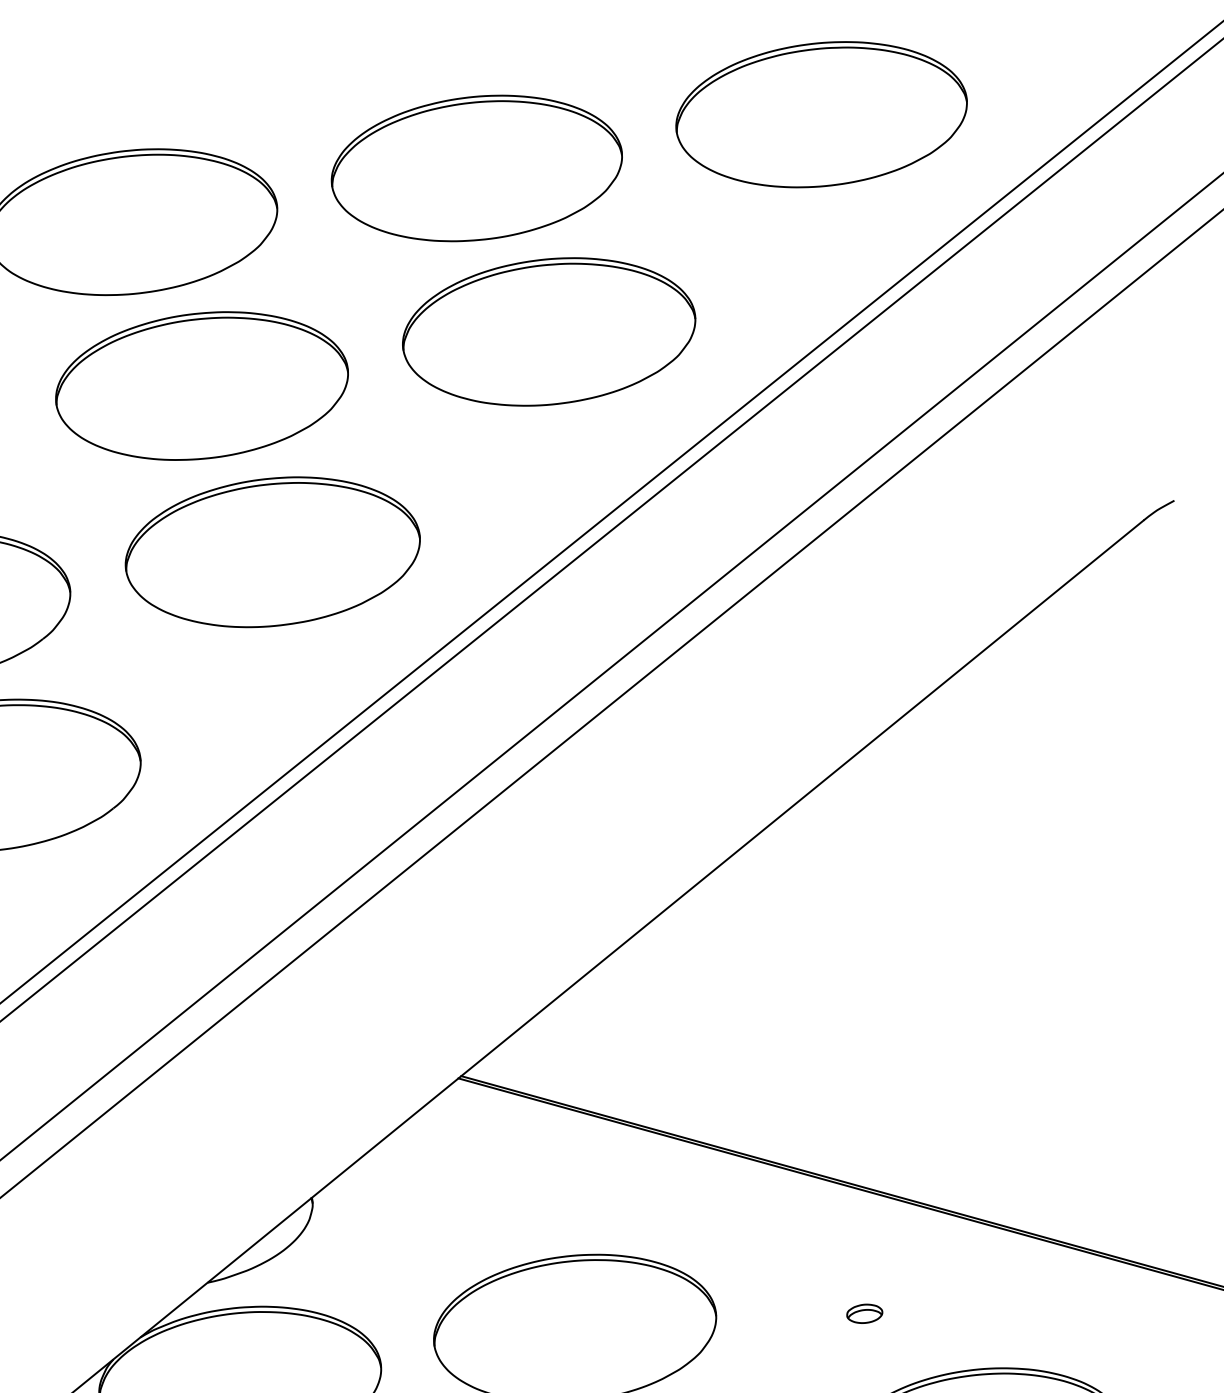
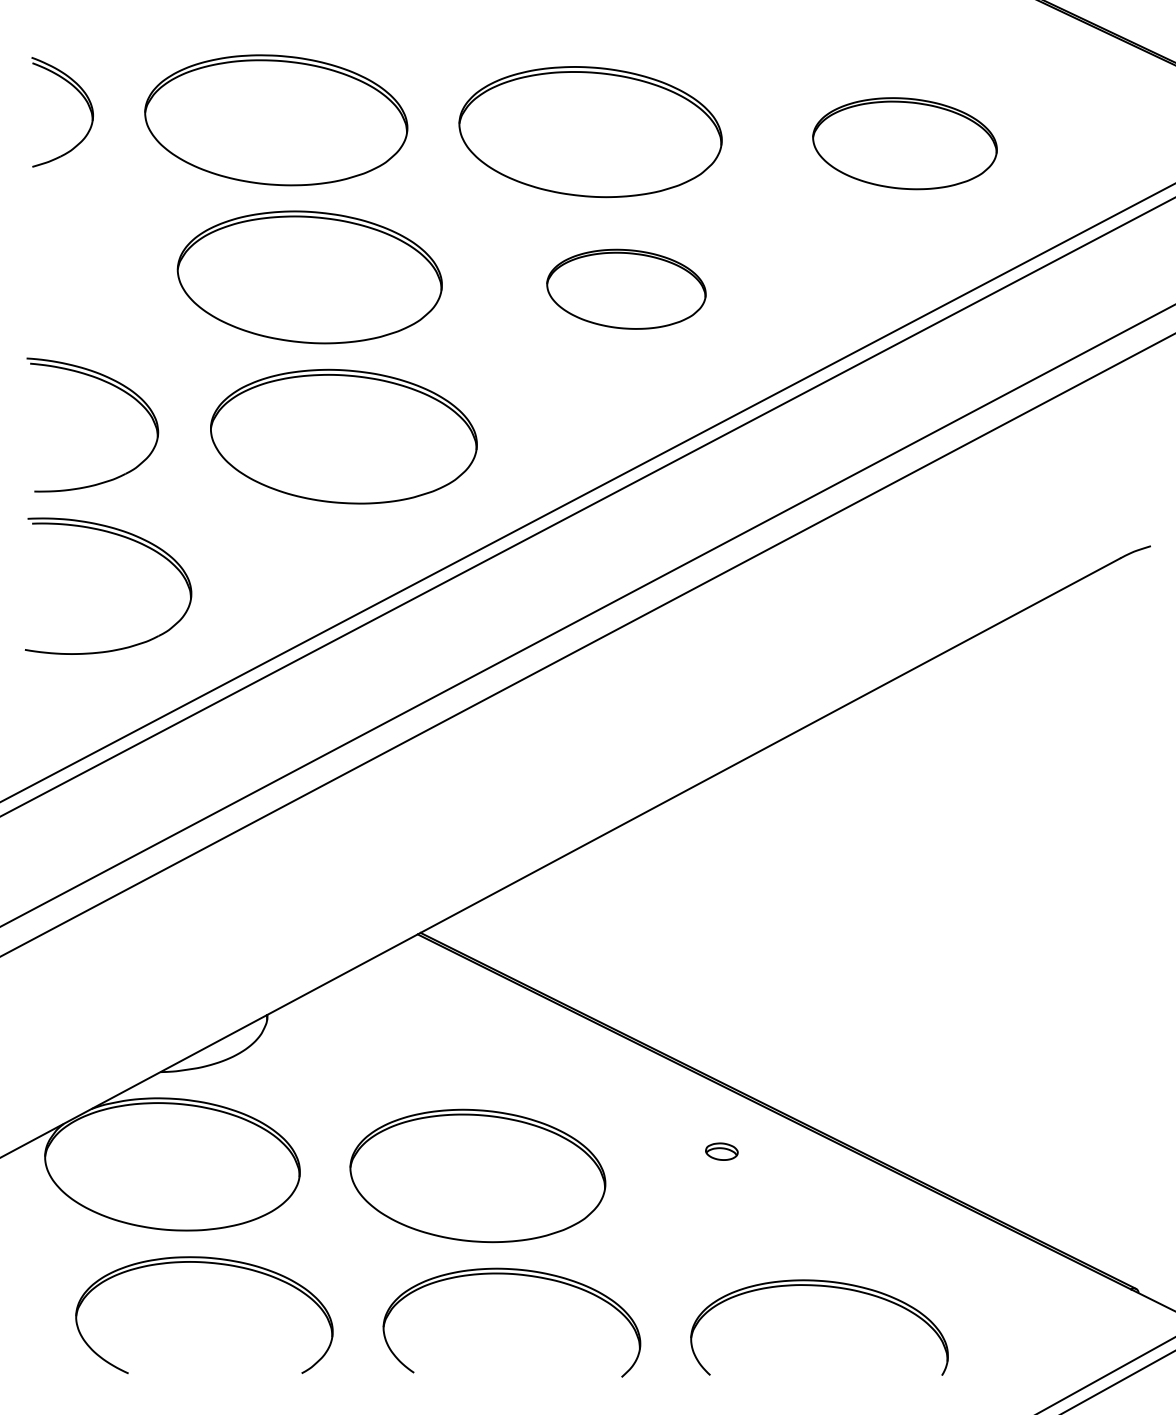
part: (820, 114) -> (904, 143), size x0.7
part: (549, 332) -> (626, 289), size x0.6
part: (864, 1313) -> (721, 1151), moved

